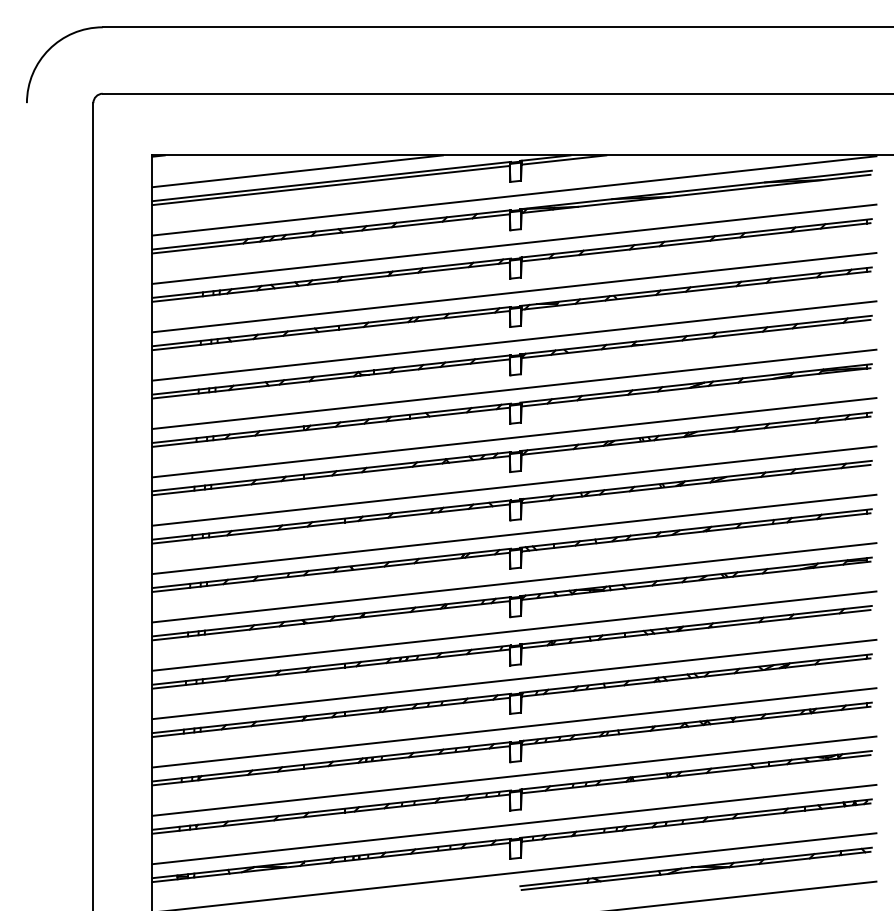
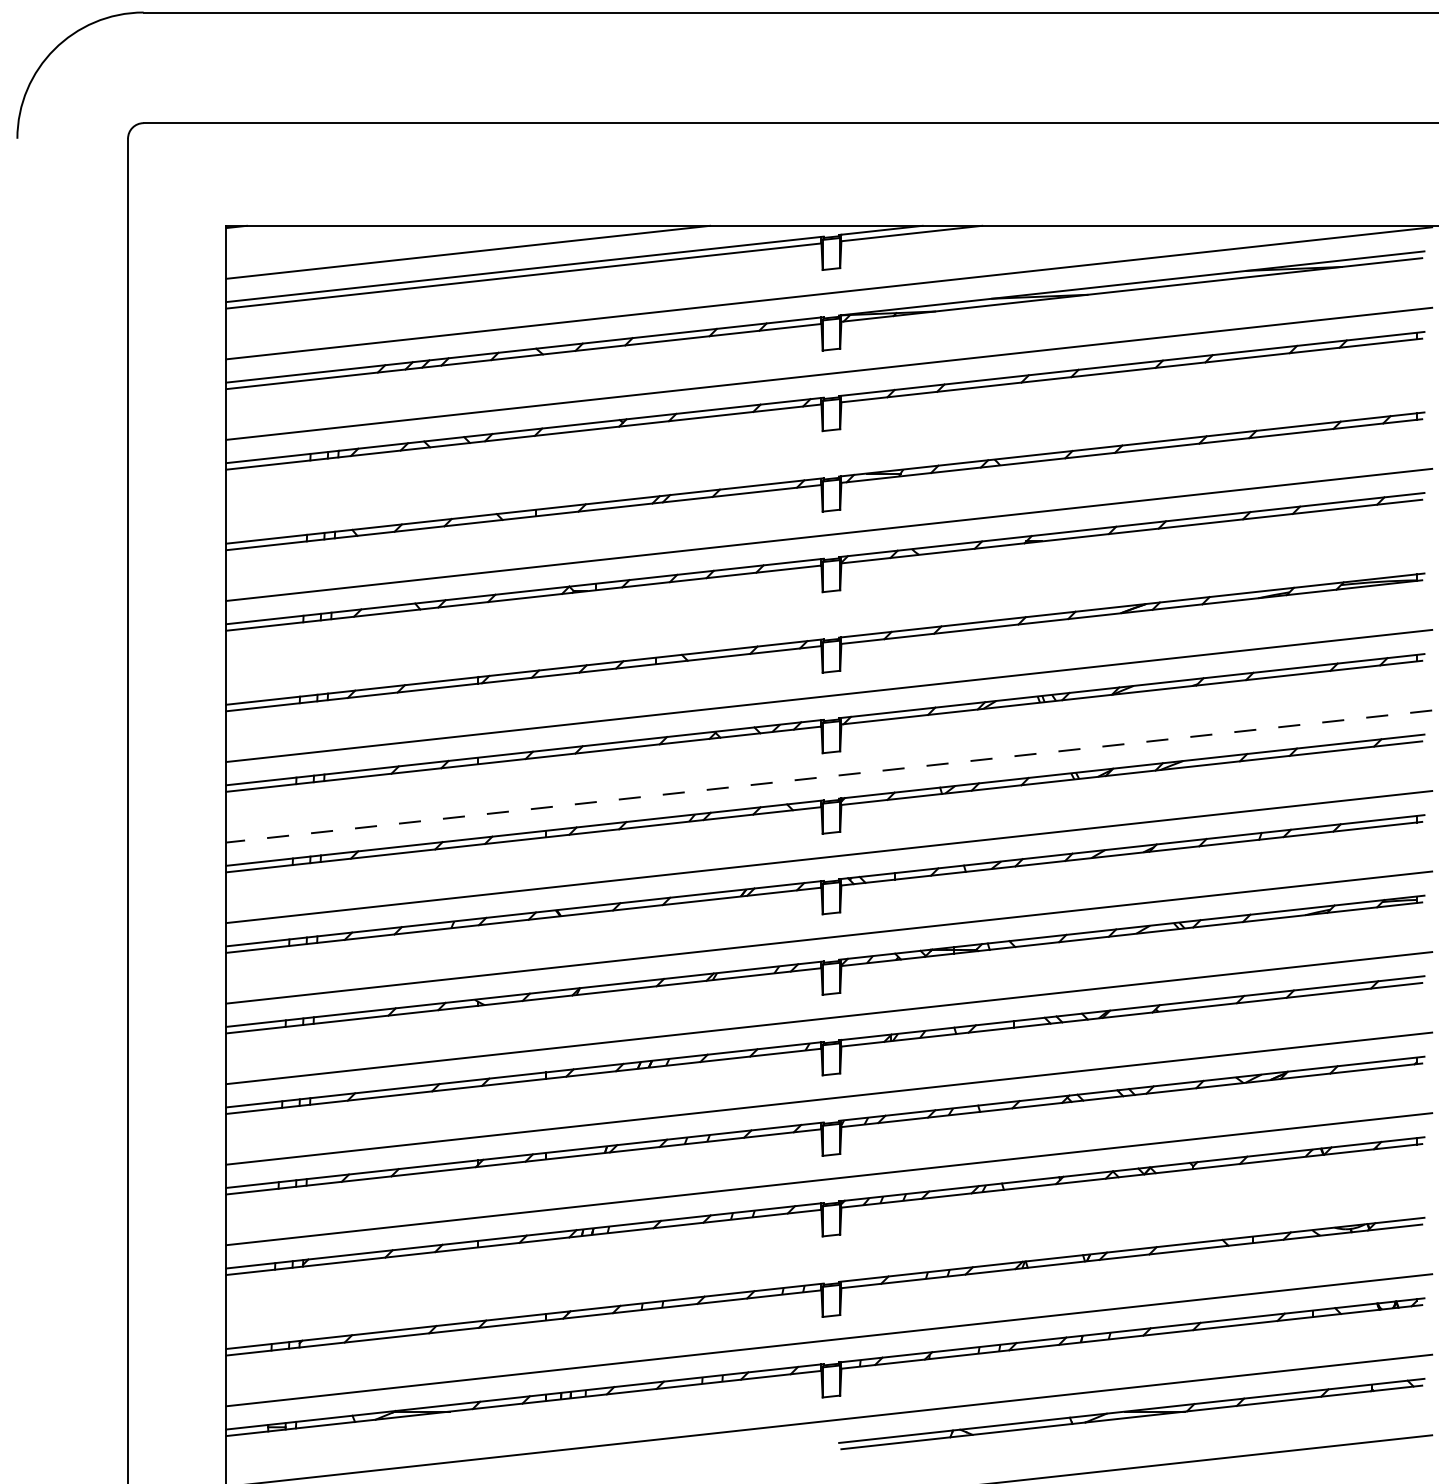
line: (514, 292) -> (829, 454), removed
line: (514, 388) -> (829, 614), removed
line: (513, 486) -> (827, 777), solid -> dashed
line: (514, 775) -> (829, 1258), removed

